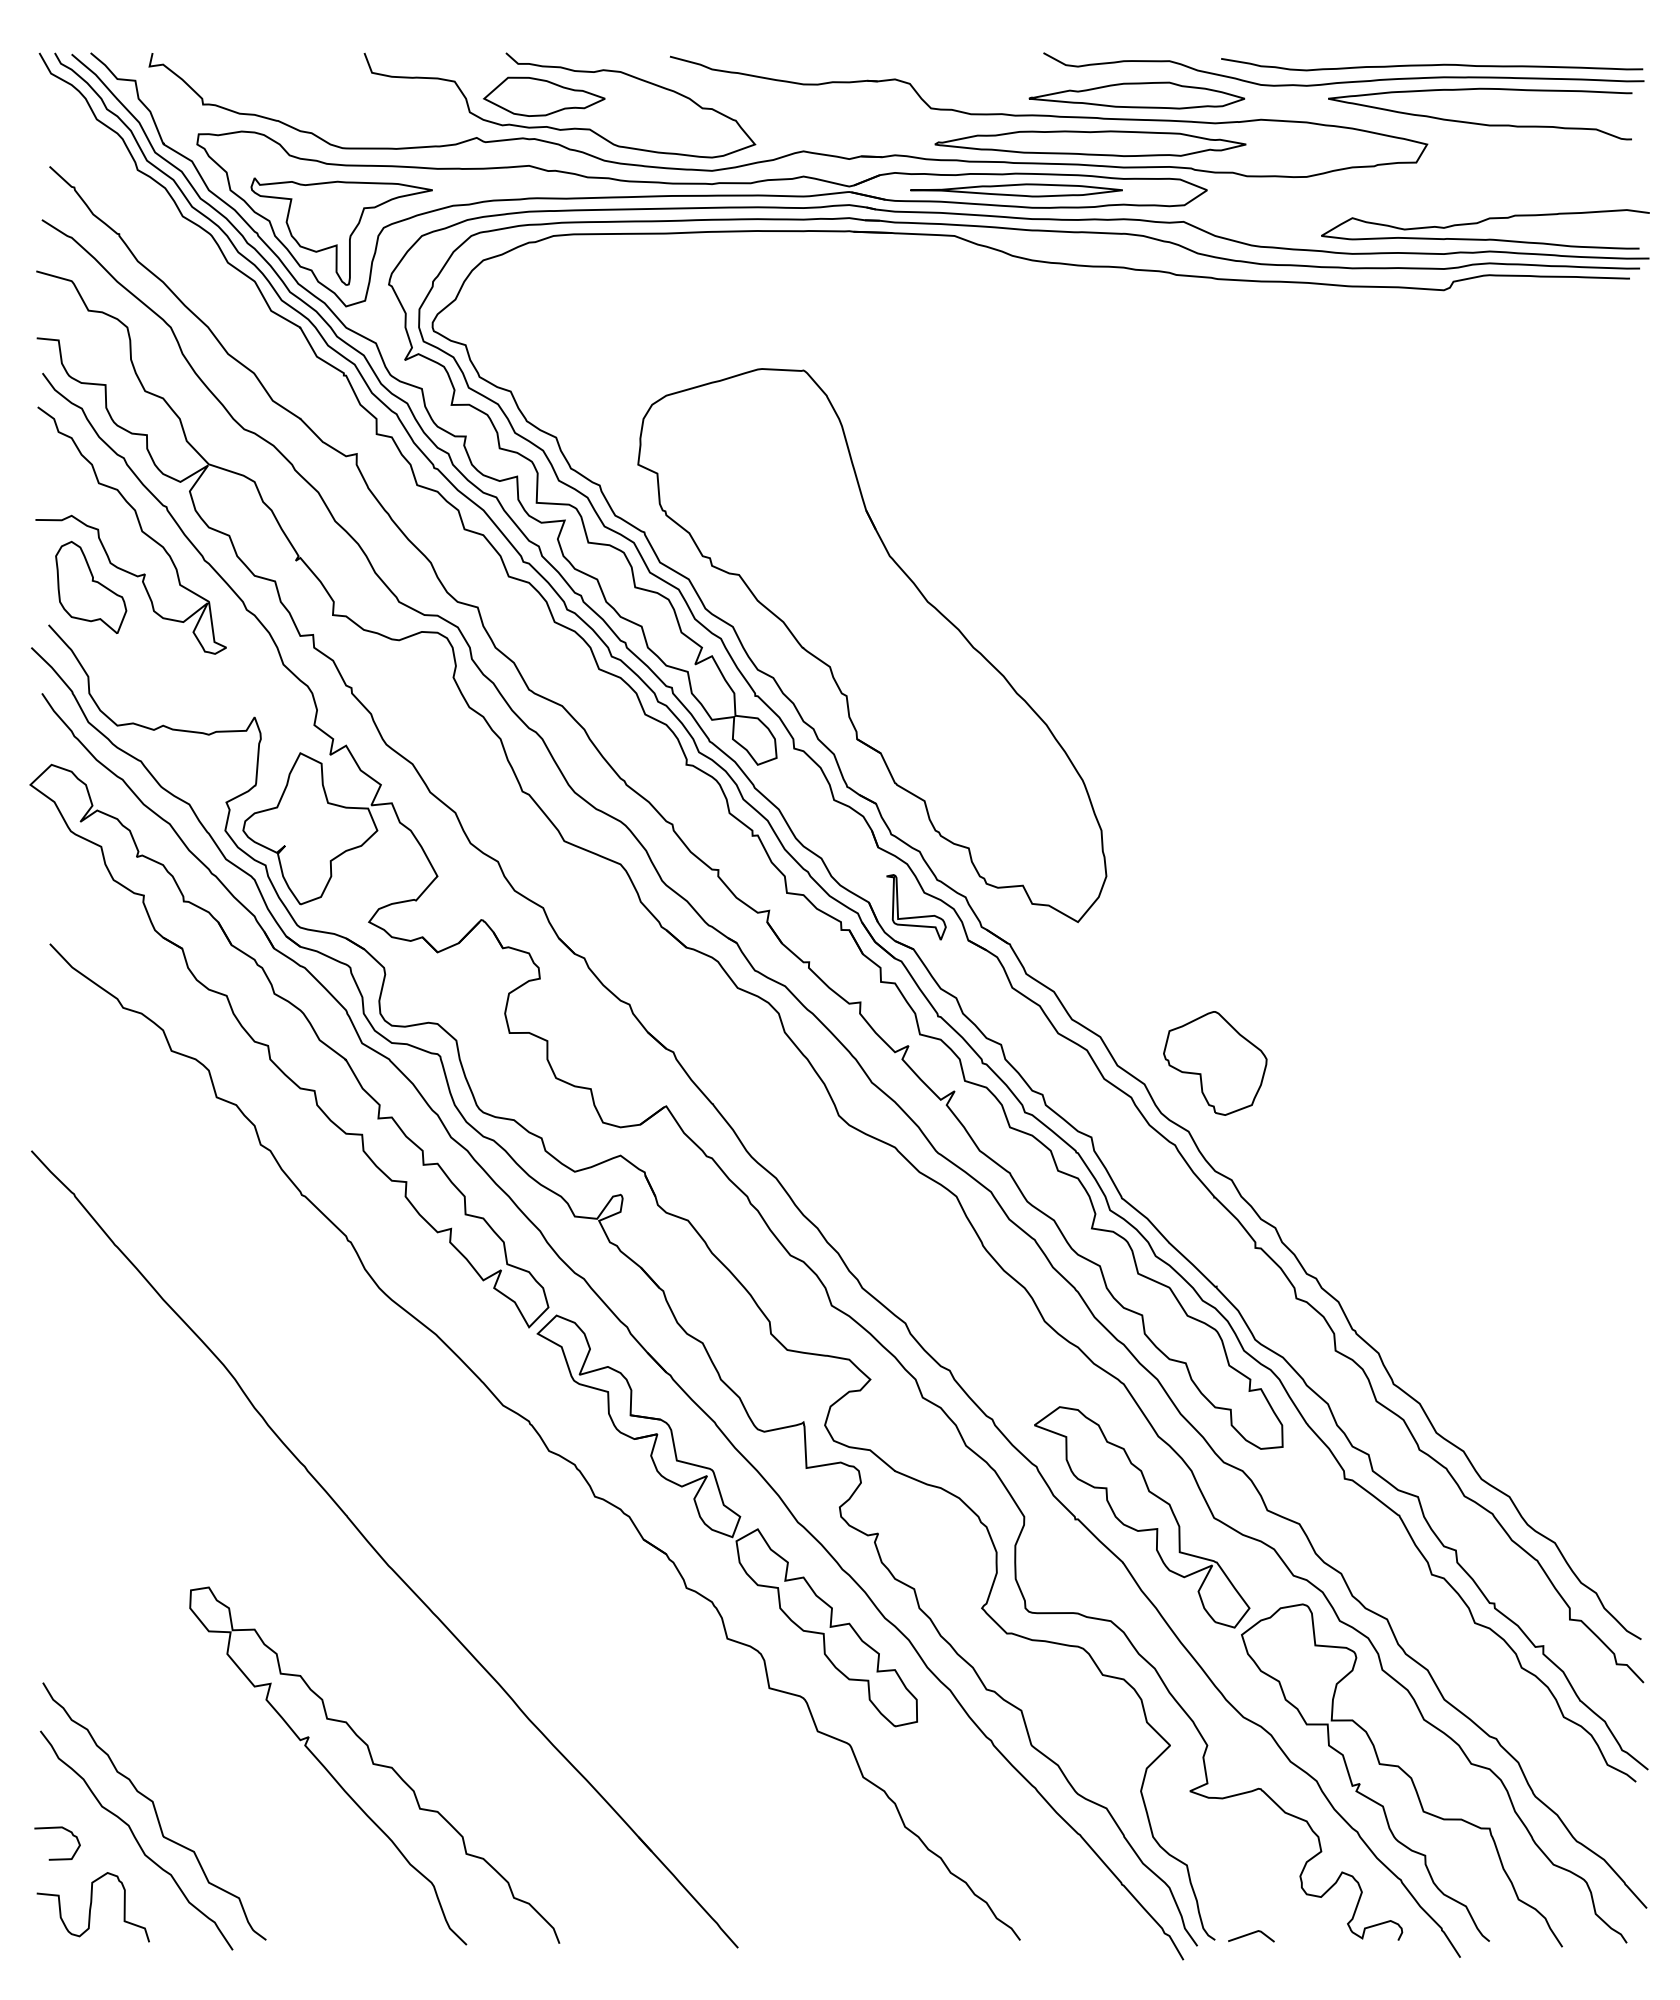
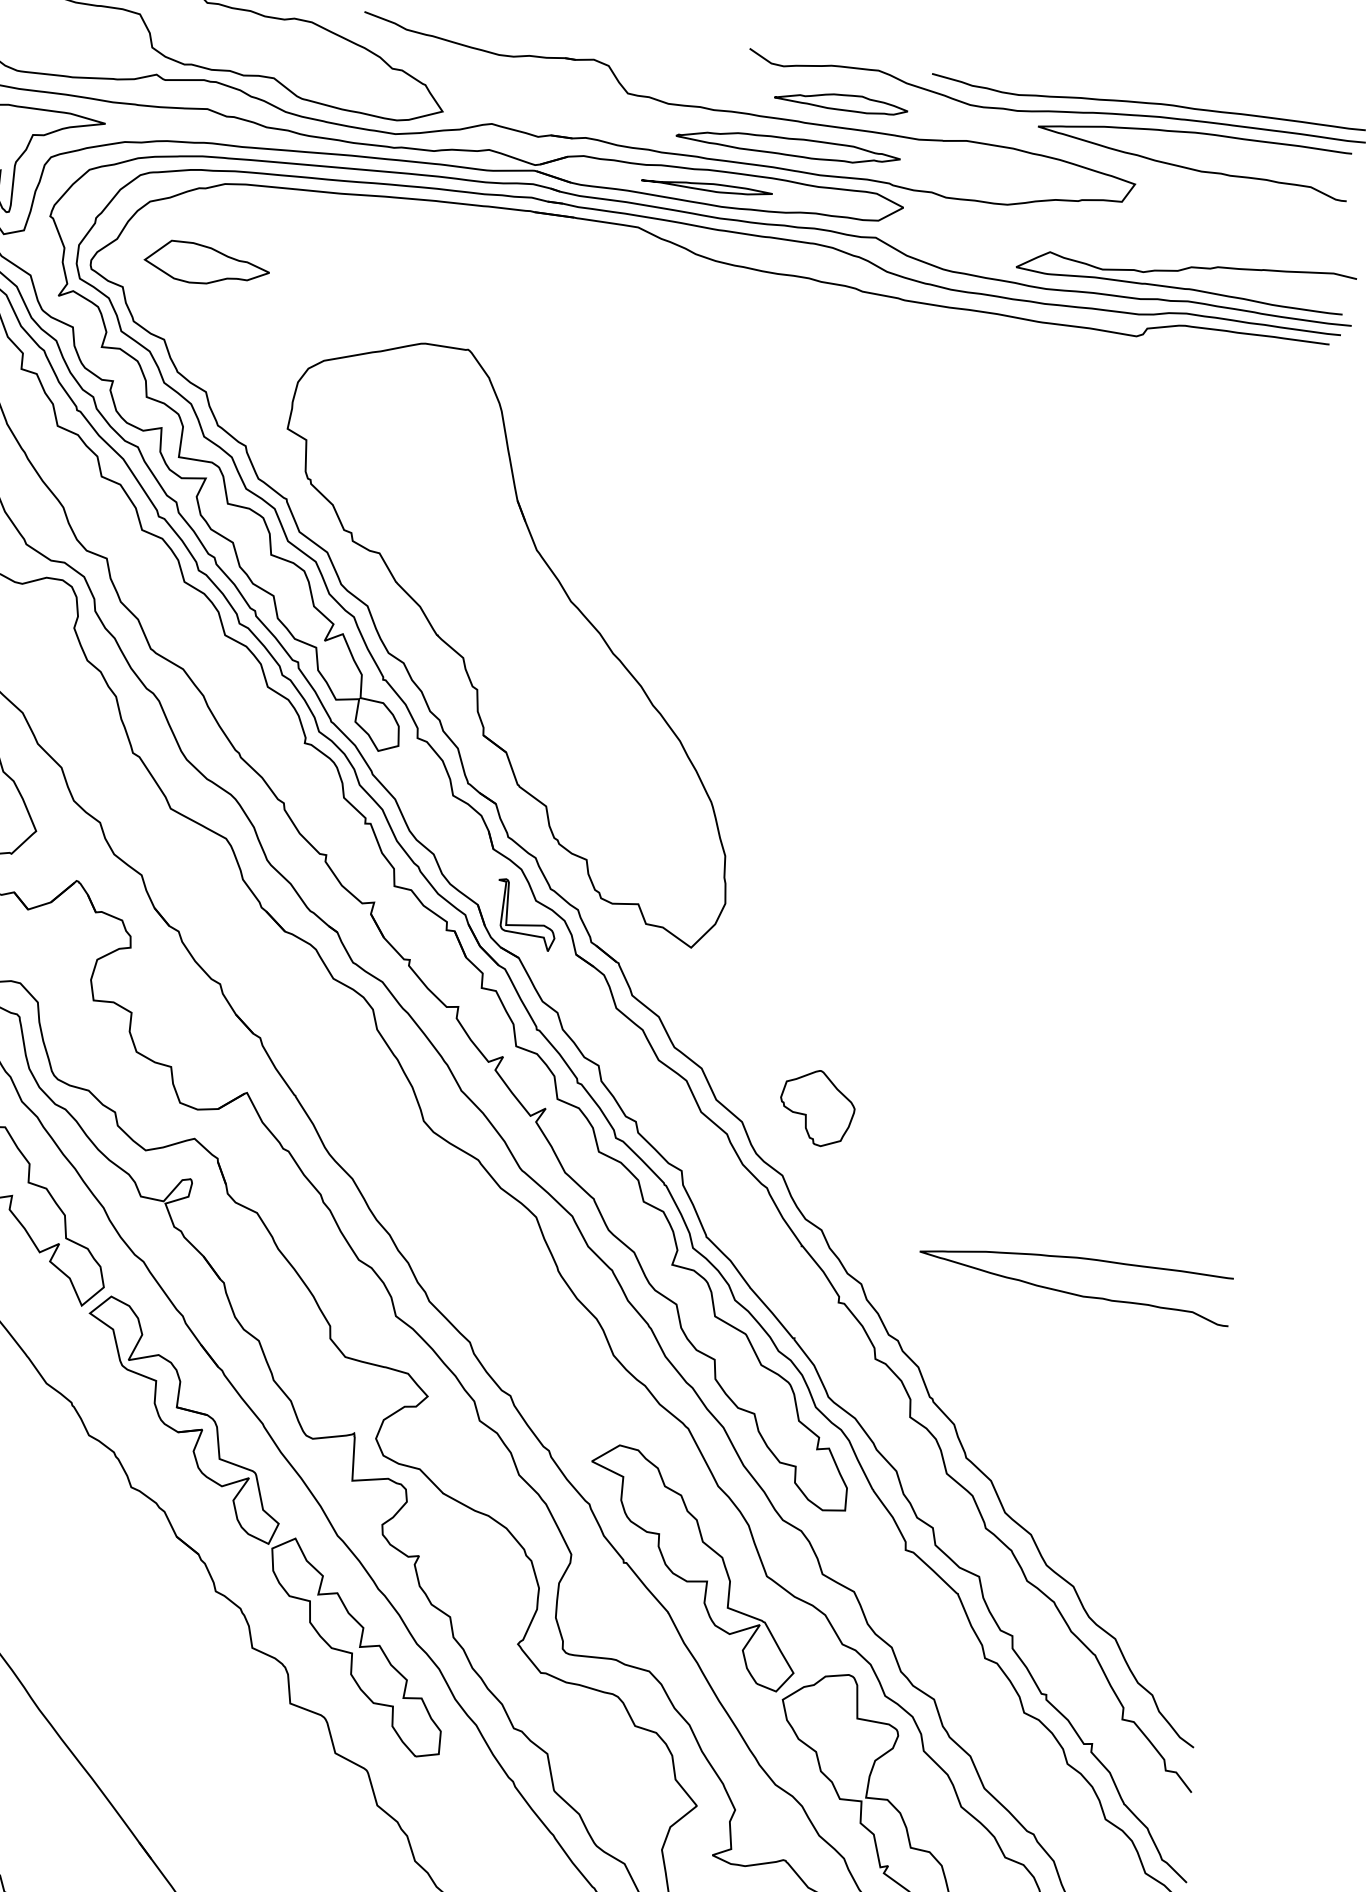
part: (1136, 95) -> (840, 102), size x0.6
part: (544, 96) -> (207, 263), moved
part: (1090, 143) -> (788, 146), size x0.7
part: (1016, 190) -> (707, 187), size x0.6
part: (1215, 1063) -> (817, 1108), size x0.7
curve: (1476, 1214) -> (1070, 1292), added

